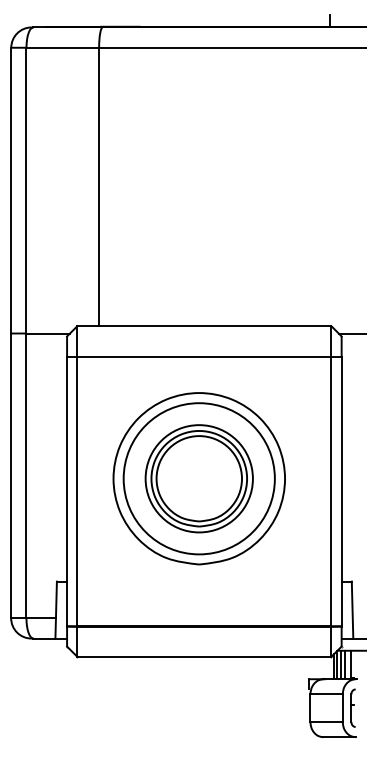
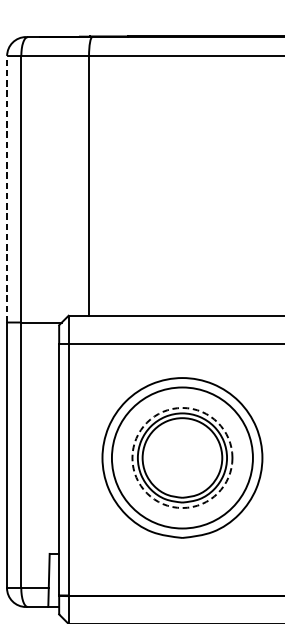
line: (11, 190) -> (7, 189), solid -> dashed
circle: (198, 478) -> (181, 457), solid -> dashed

